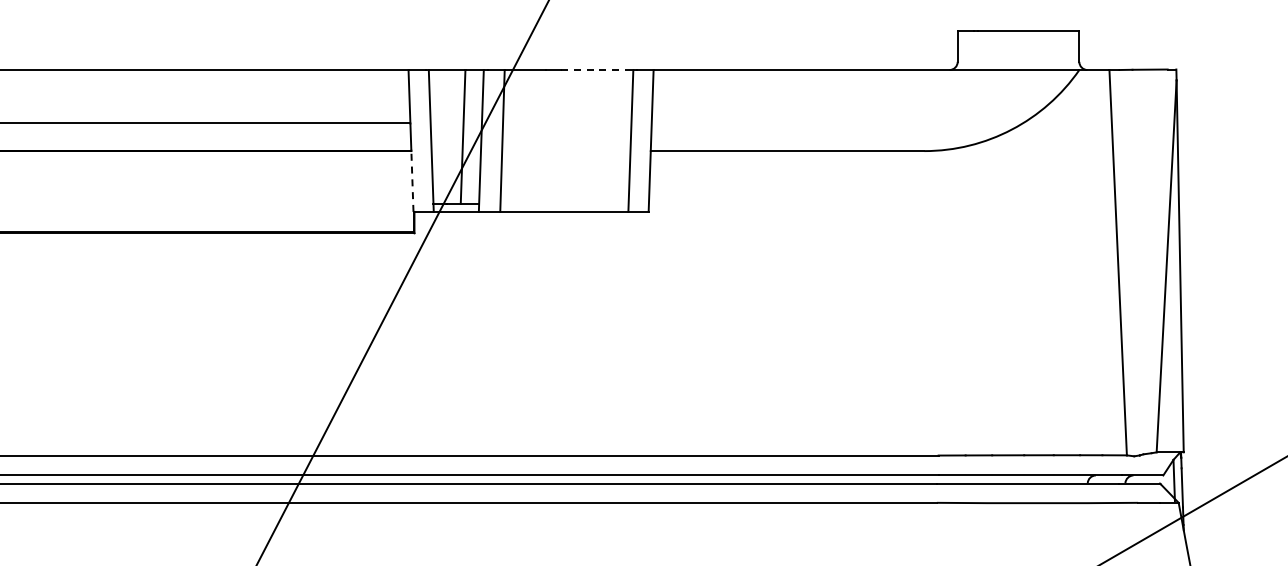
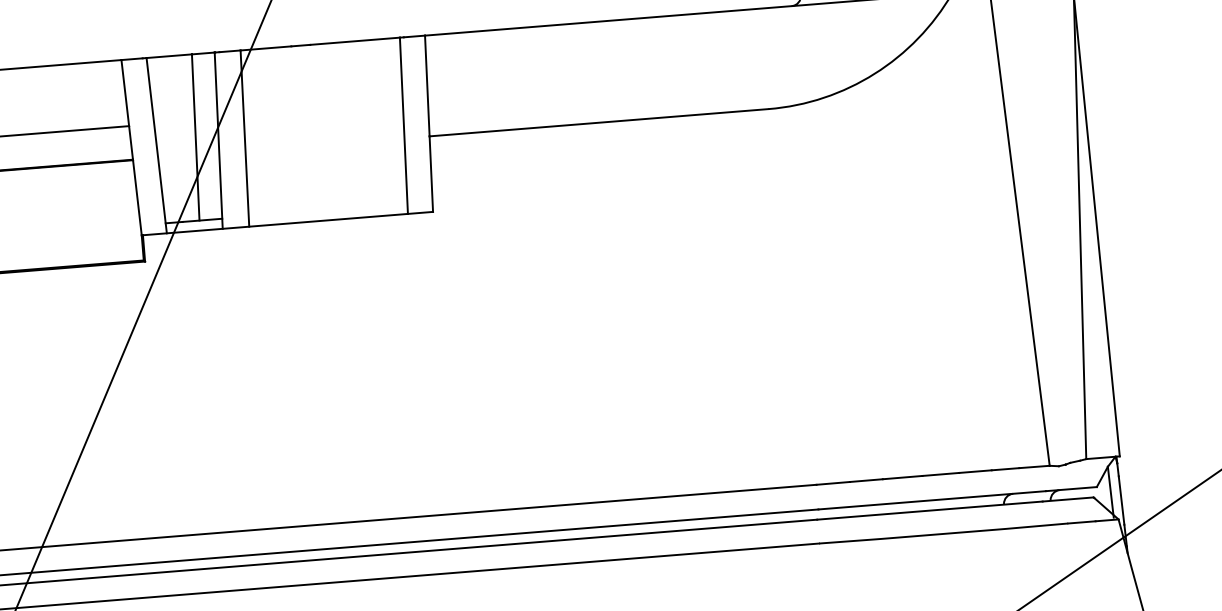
line: (597, 70) -> (355, 41), dashed -> solid
line: (412, 181) -> (137, 197), dashed -> solid

